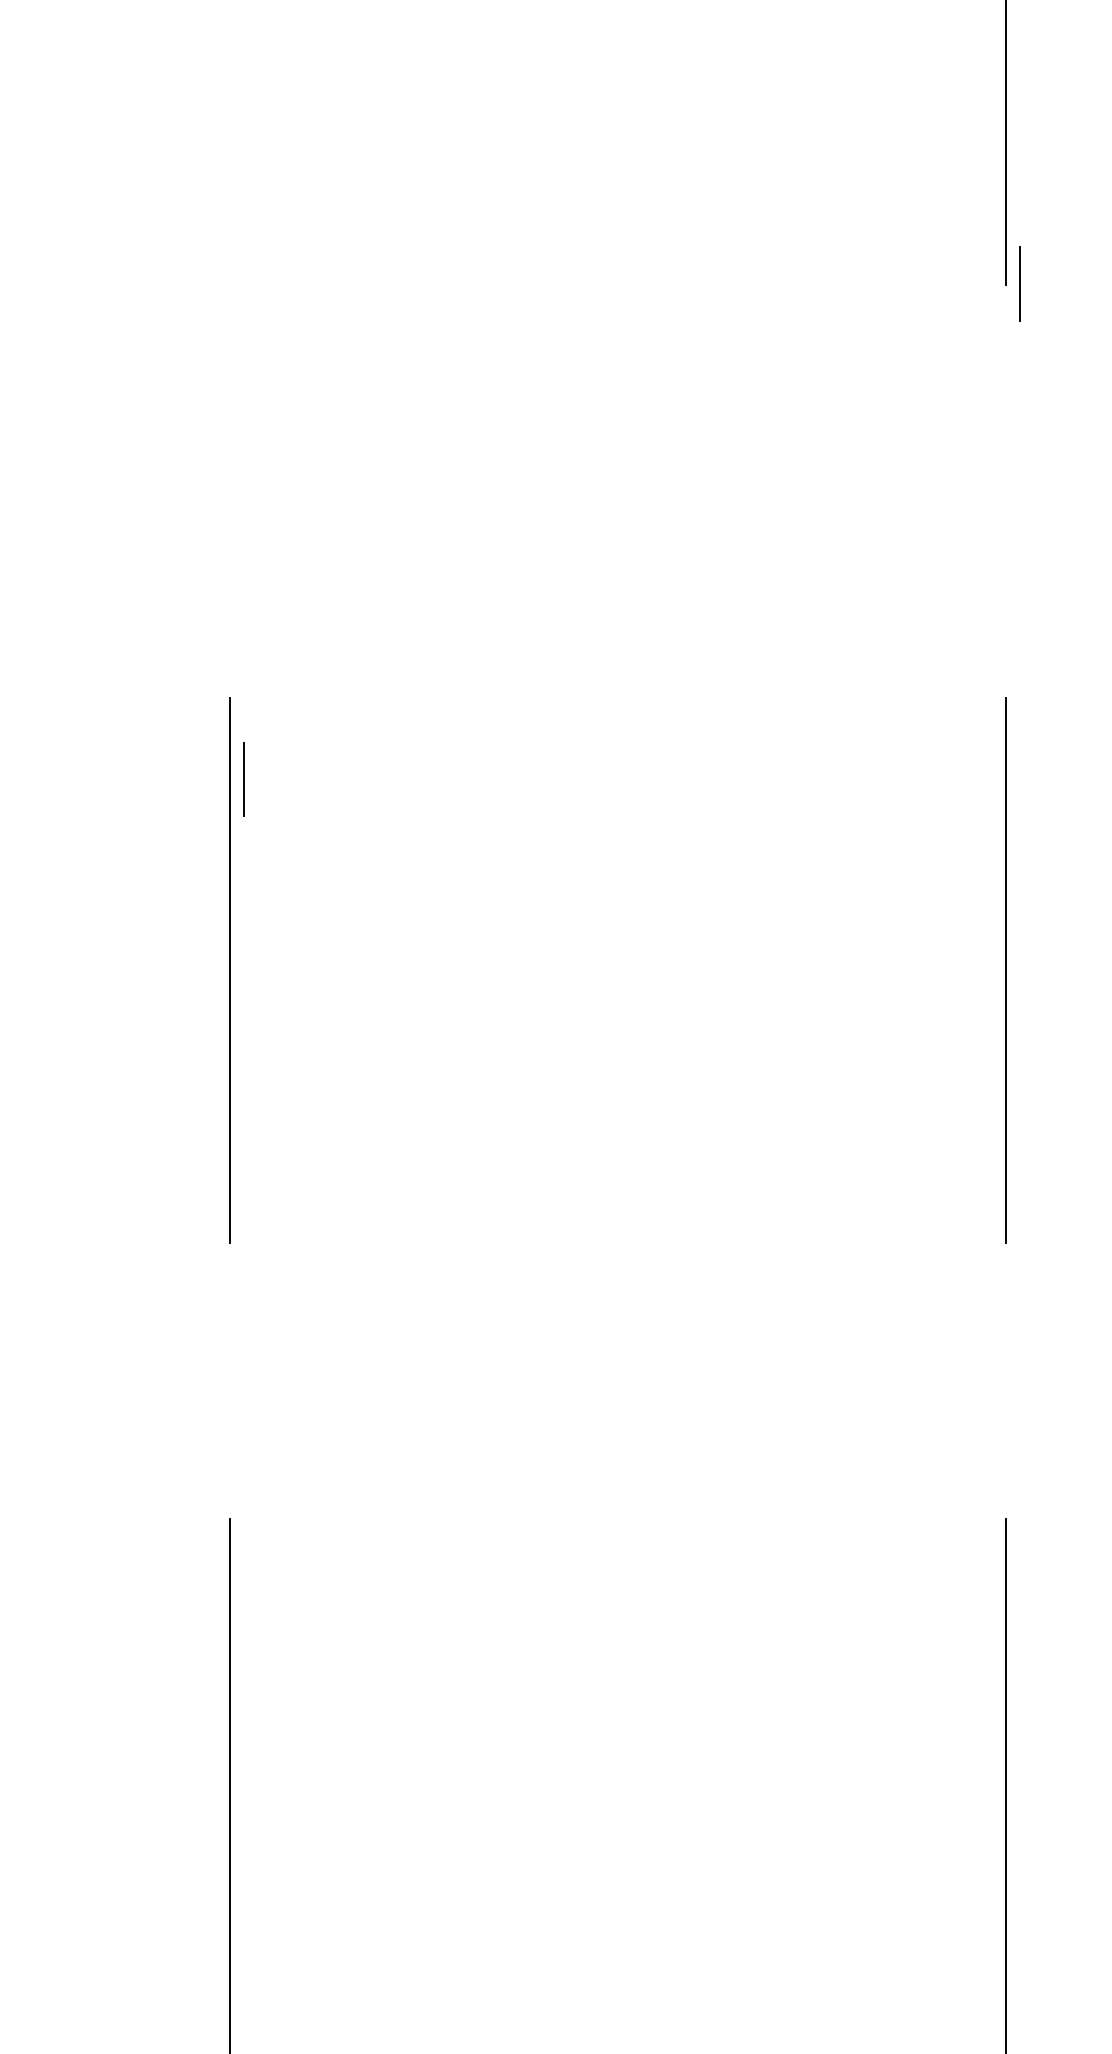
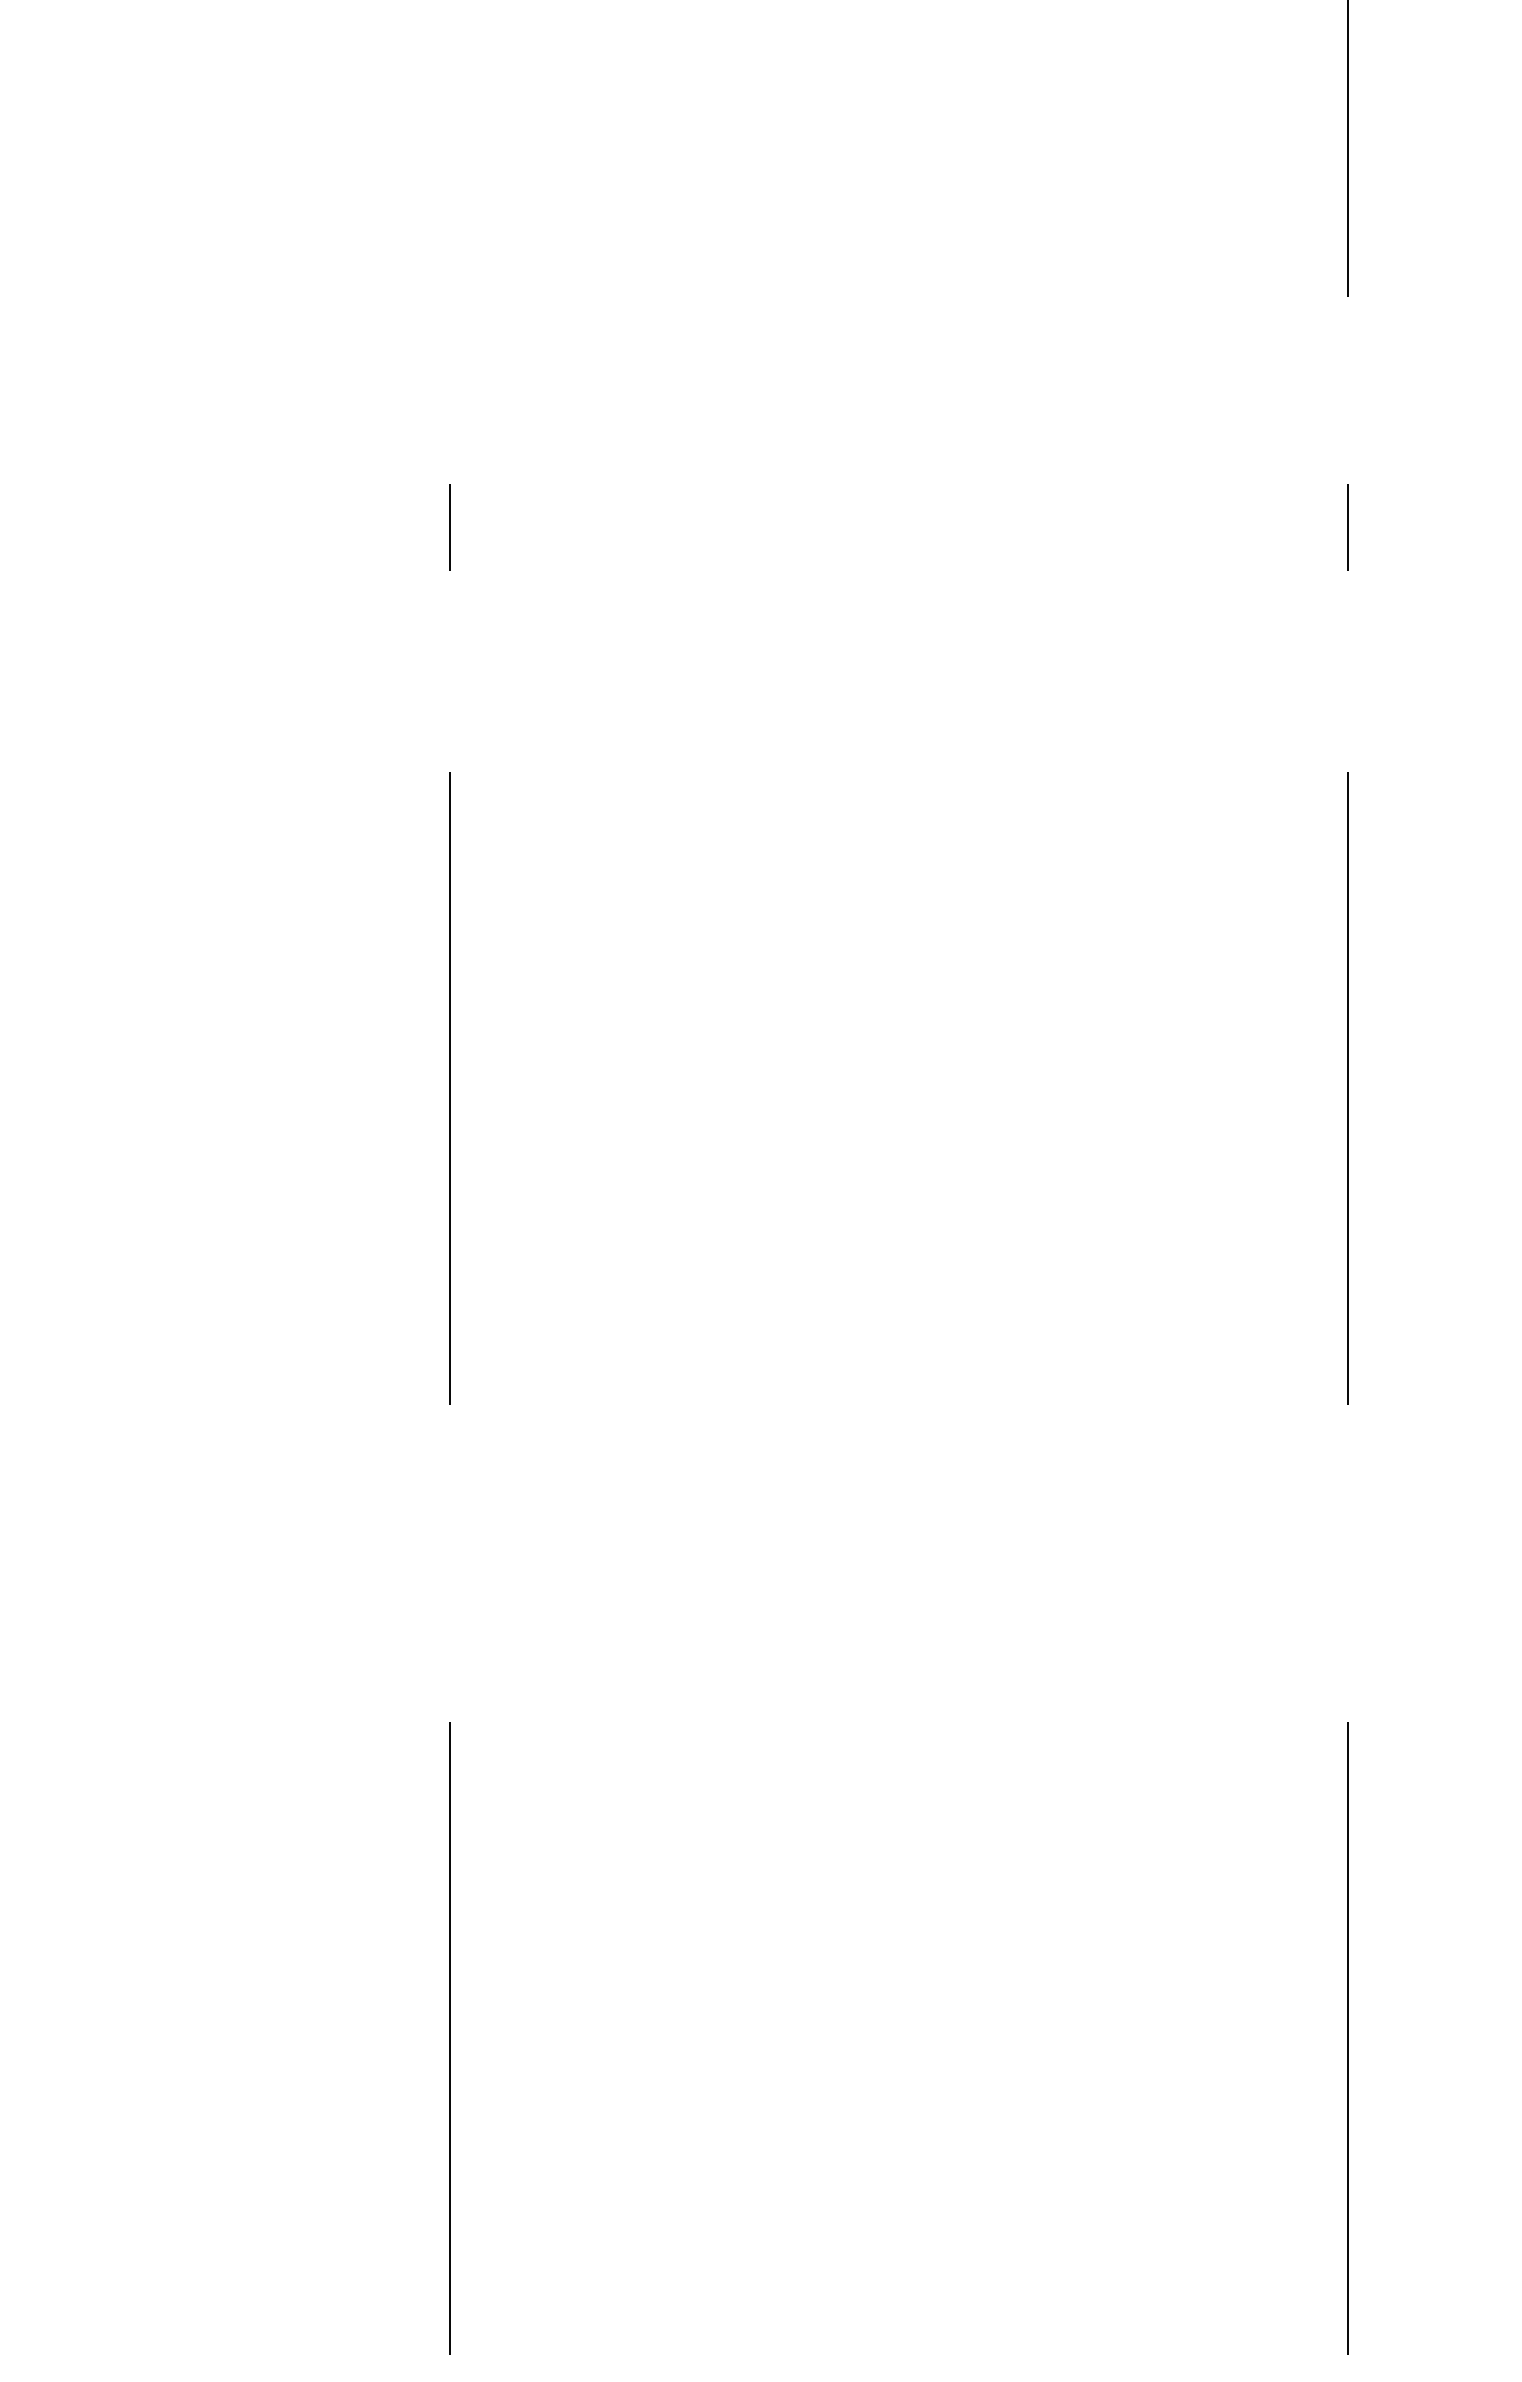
line: (1019, 283) -> (1347, 527), moved
line: (243, 779) -> (449, 527), moved

